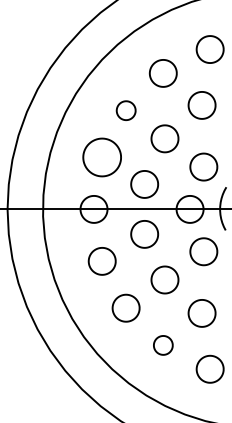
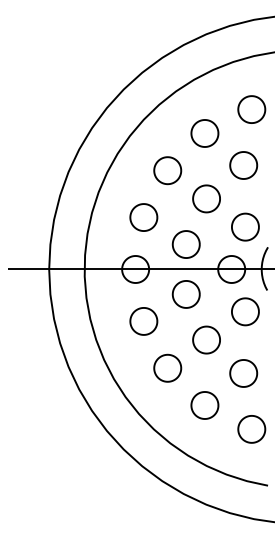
part: (125, 110) -> (167, 170), size x1.43
part: (101, 157) -> (143, 217), size x0.71
part: (162, 345) -> (204, 405), size x1.43

